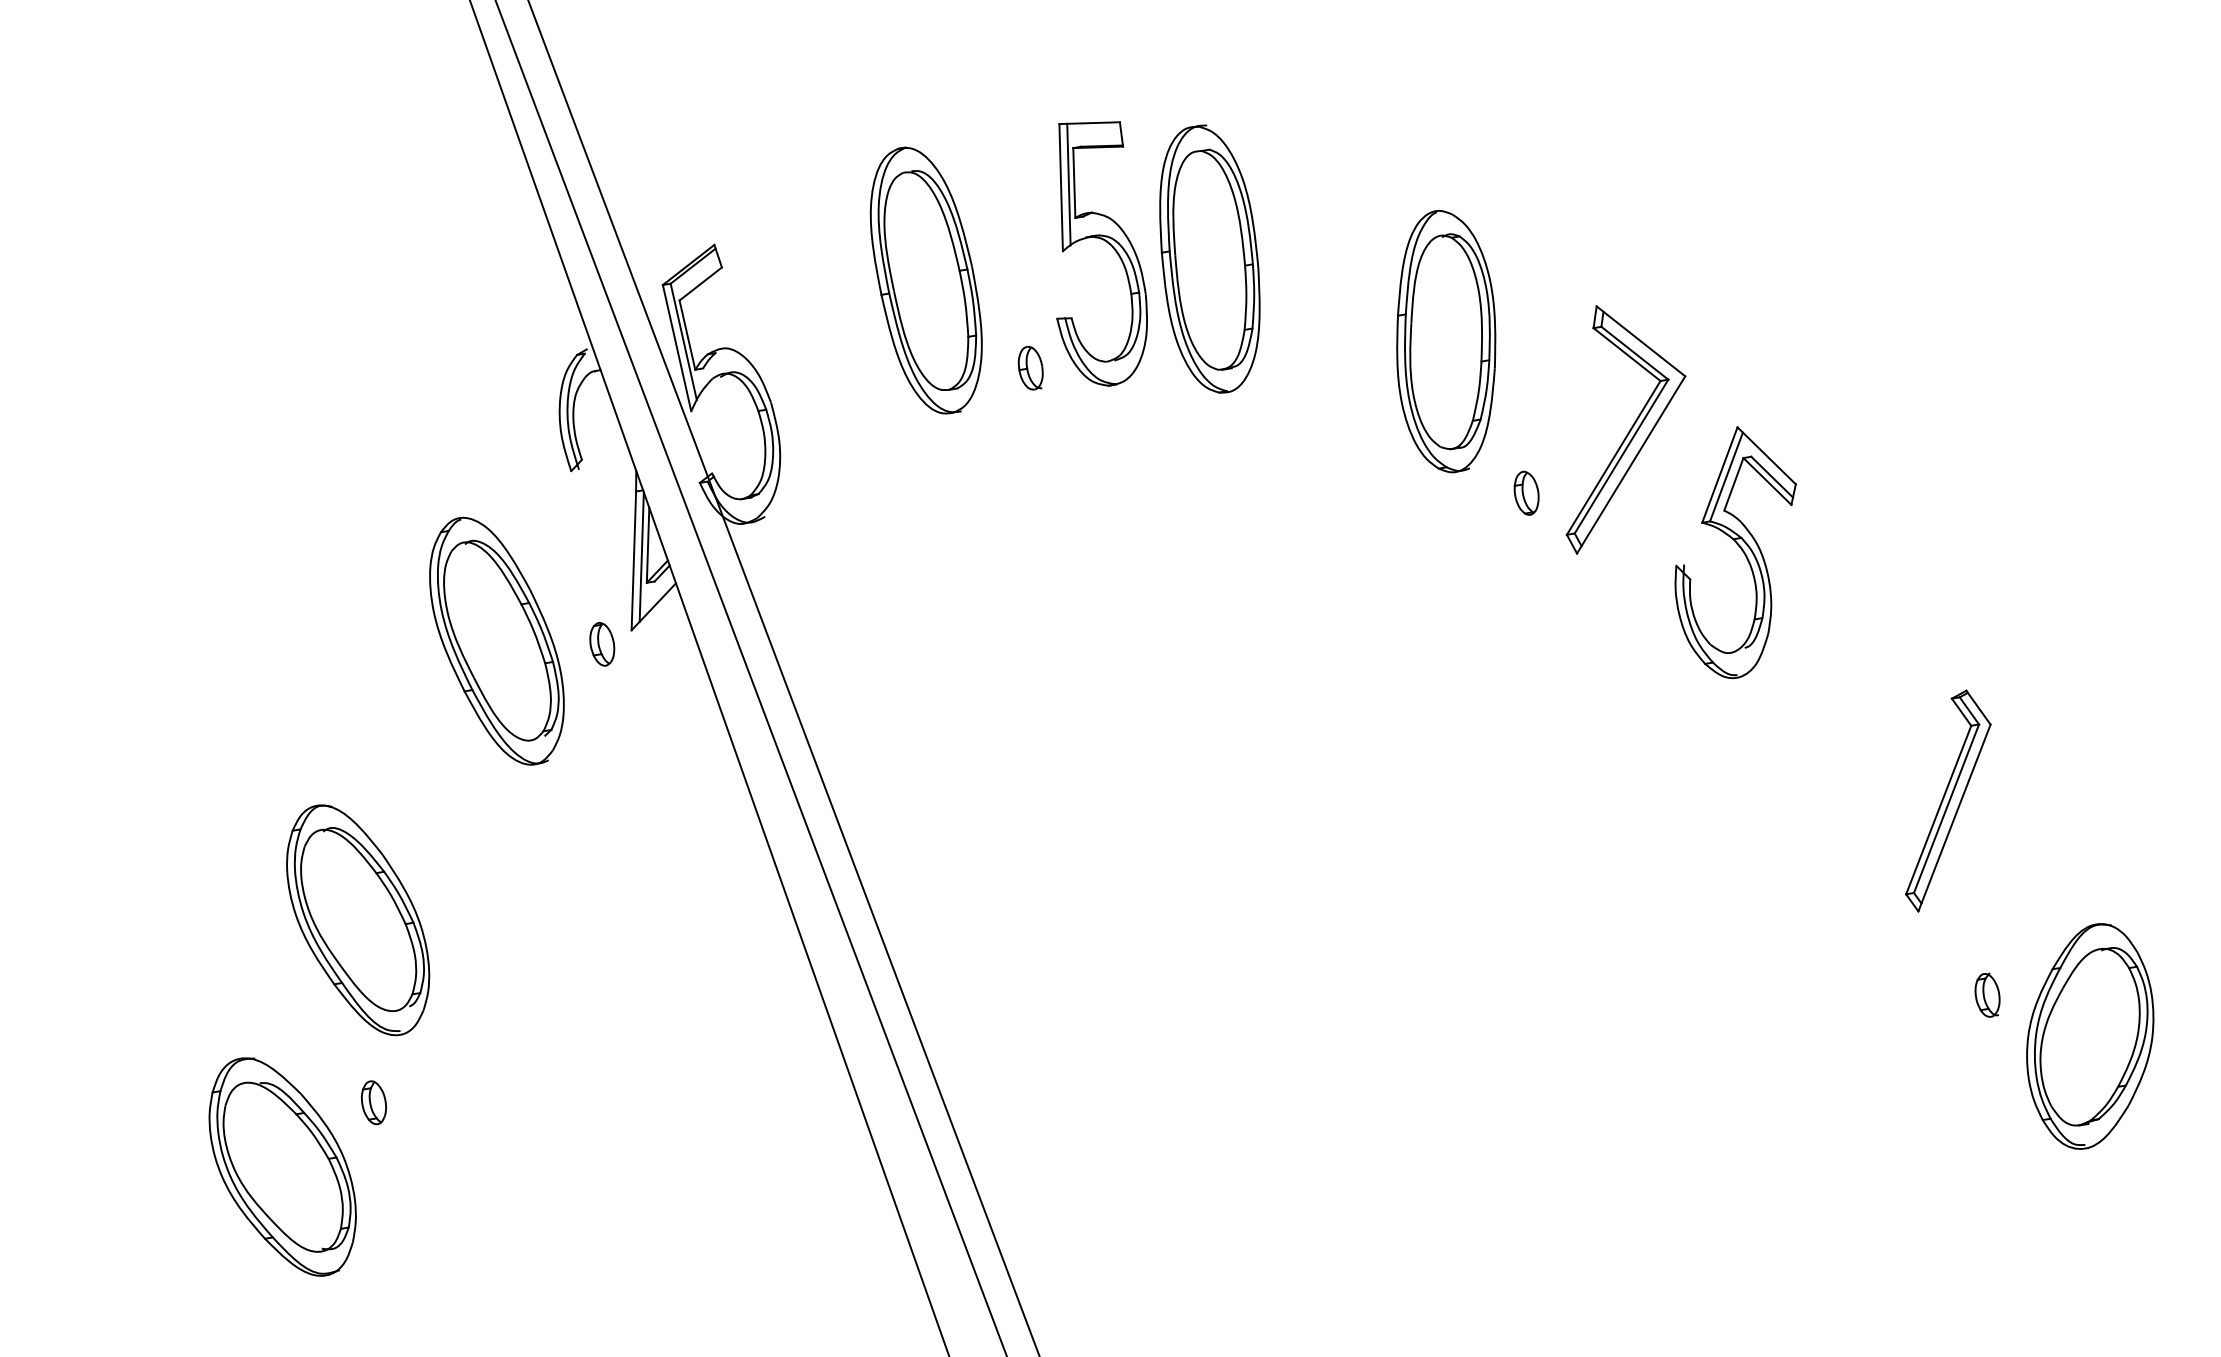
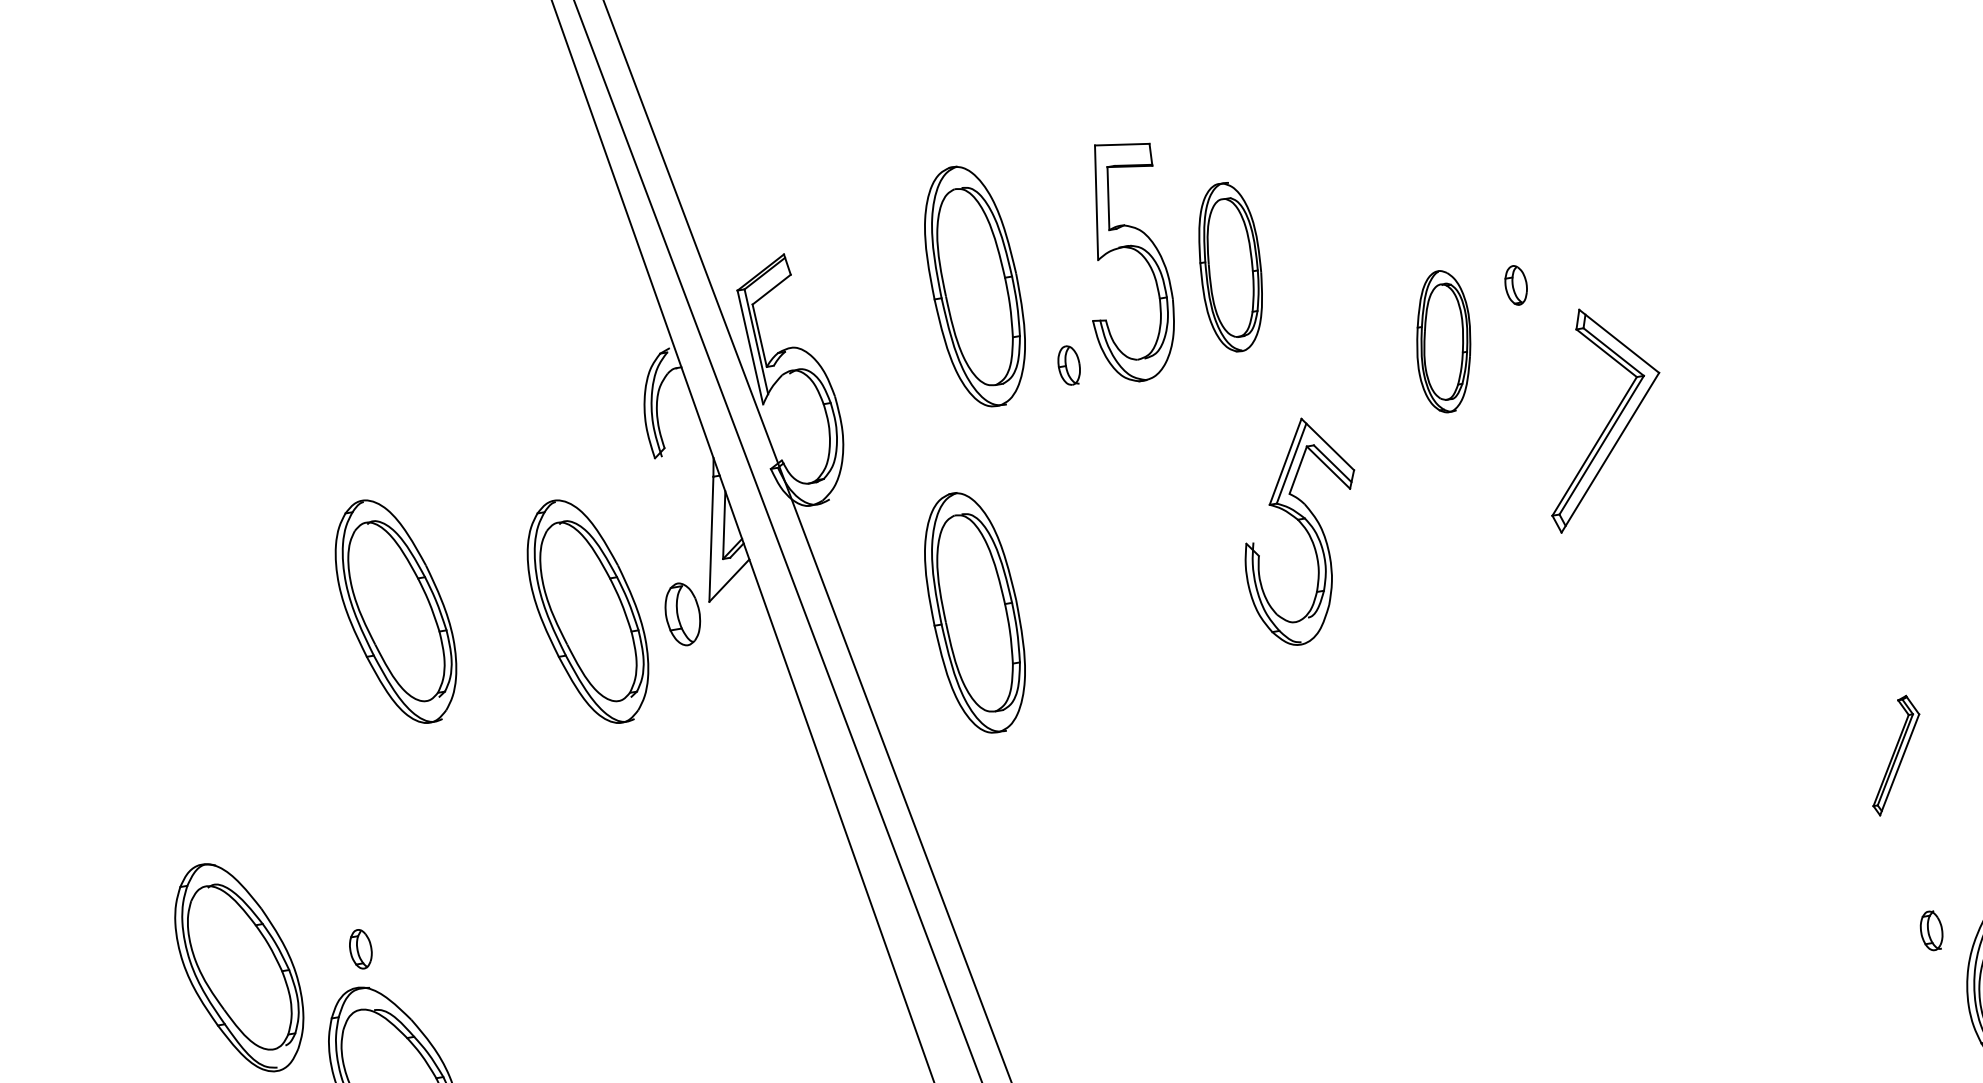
line: (1068, 184) -> (1103, 199), removed
part: (1209, 258) -> (1230, 266), size x0.7
part: (1446, 341) -> (1443, 341), size x0.6
part: (1526, 492) -> (1516, 284), moved
part: (1741, 550) -> (1305, 529), moved
line: (641, 556) -> (718, 535), removed
part: (283, 640) -> (395, 610), added
part: (925, 642) -> (974, 612), added
part: (602, 644) -> (683, 614), size x1.6
part: (1948, 800) -> (1896, 755), size x0.6
part: (358, 920) -> (239, 967), moved
part: (373, 1102) -> (360, 949), moved

